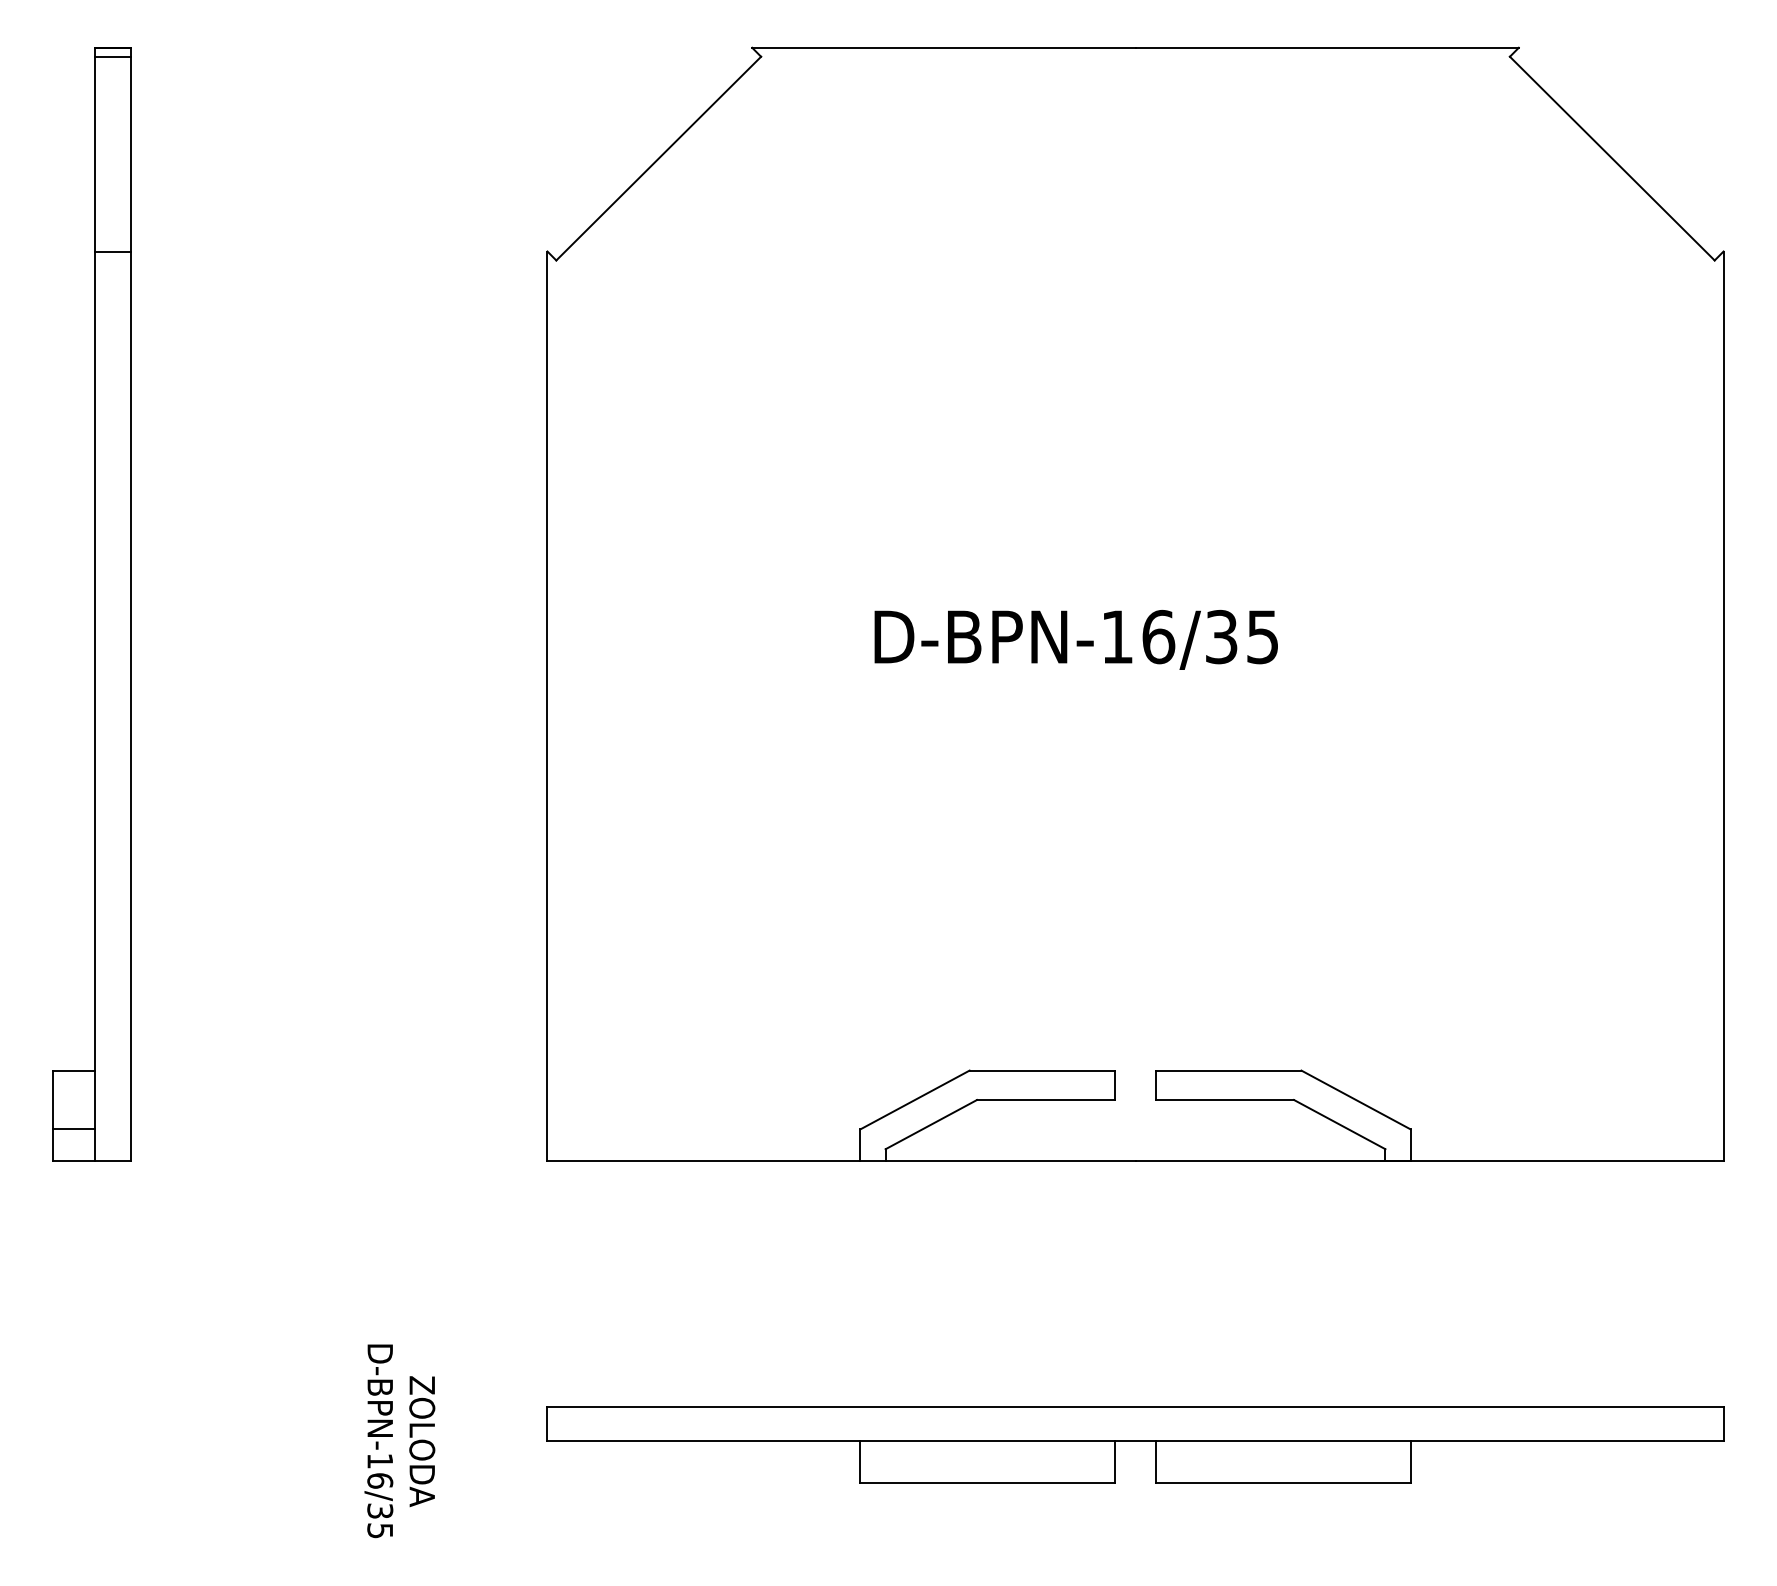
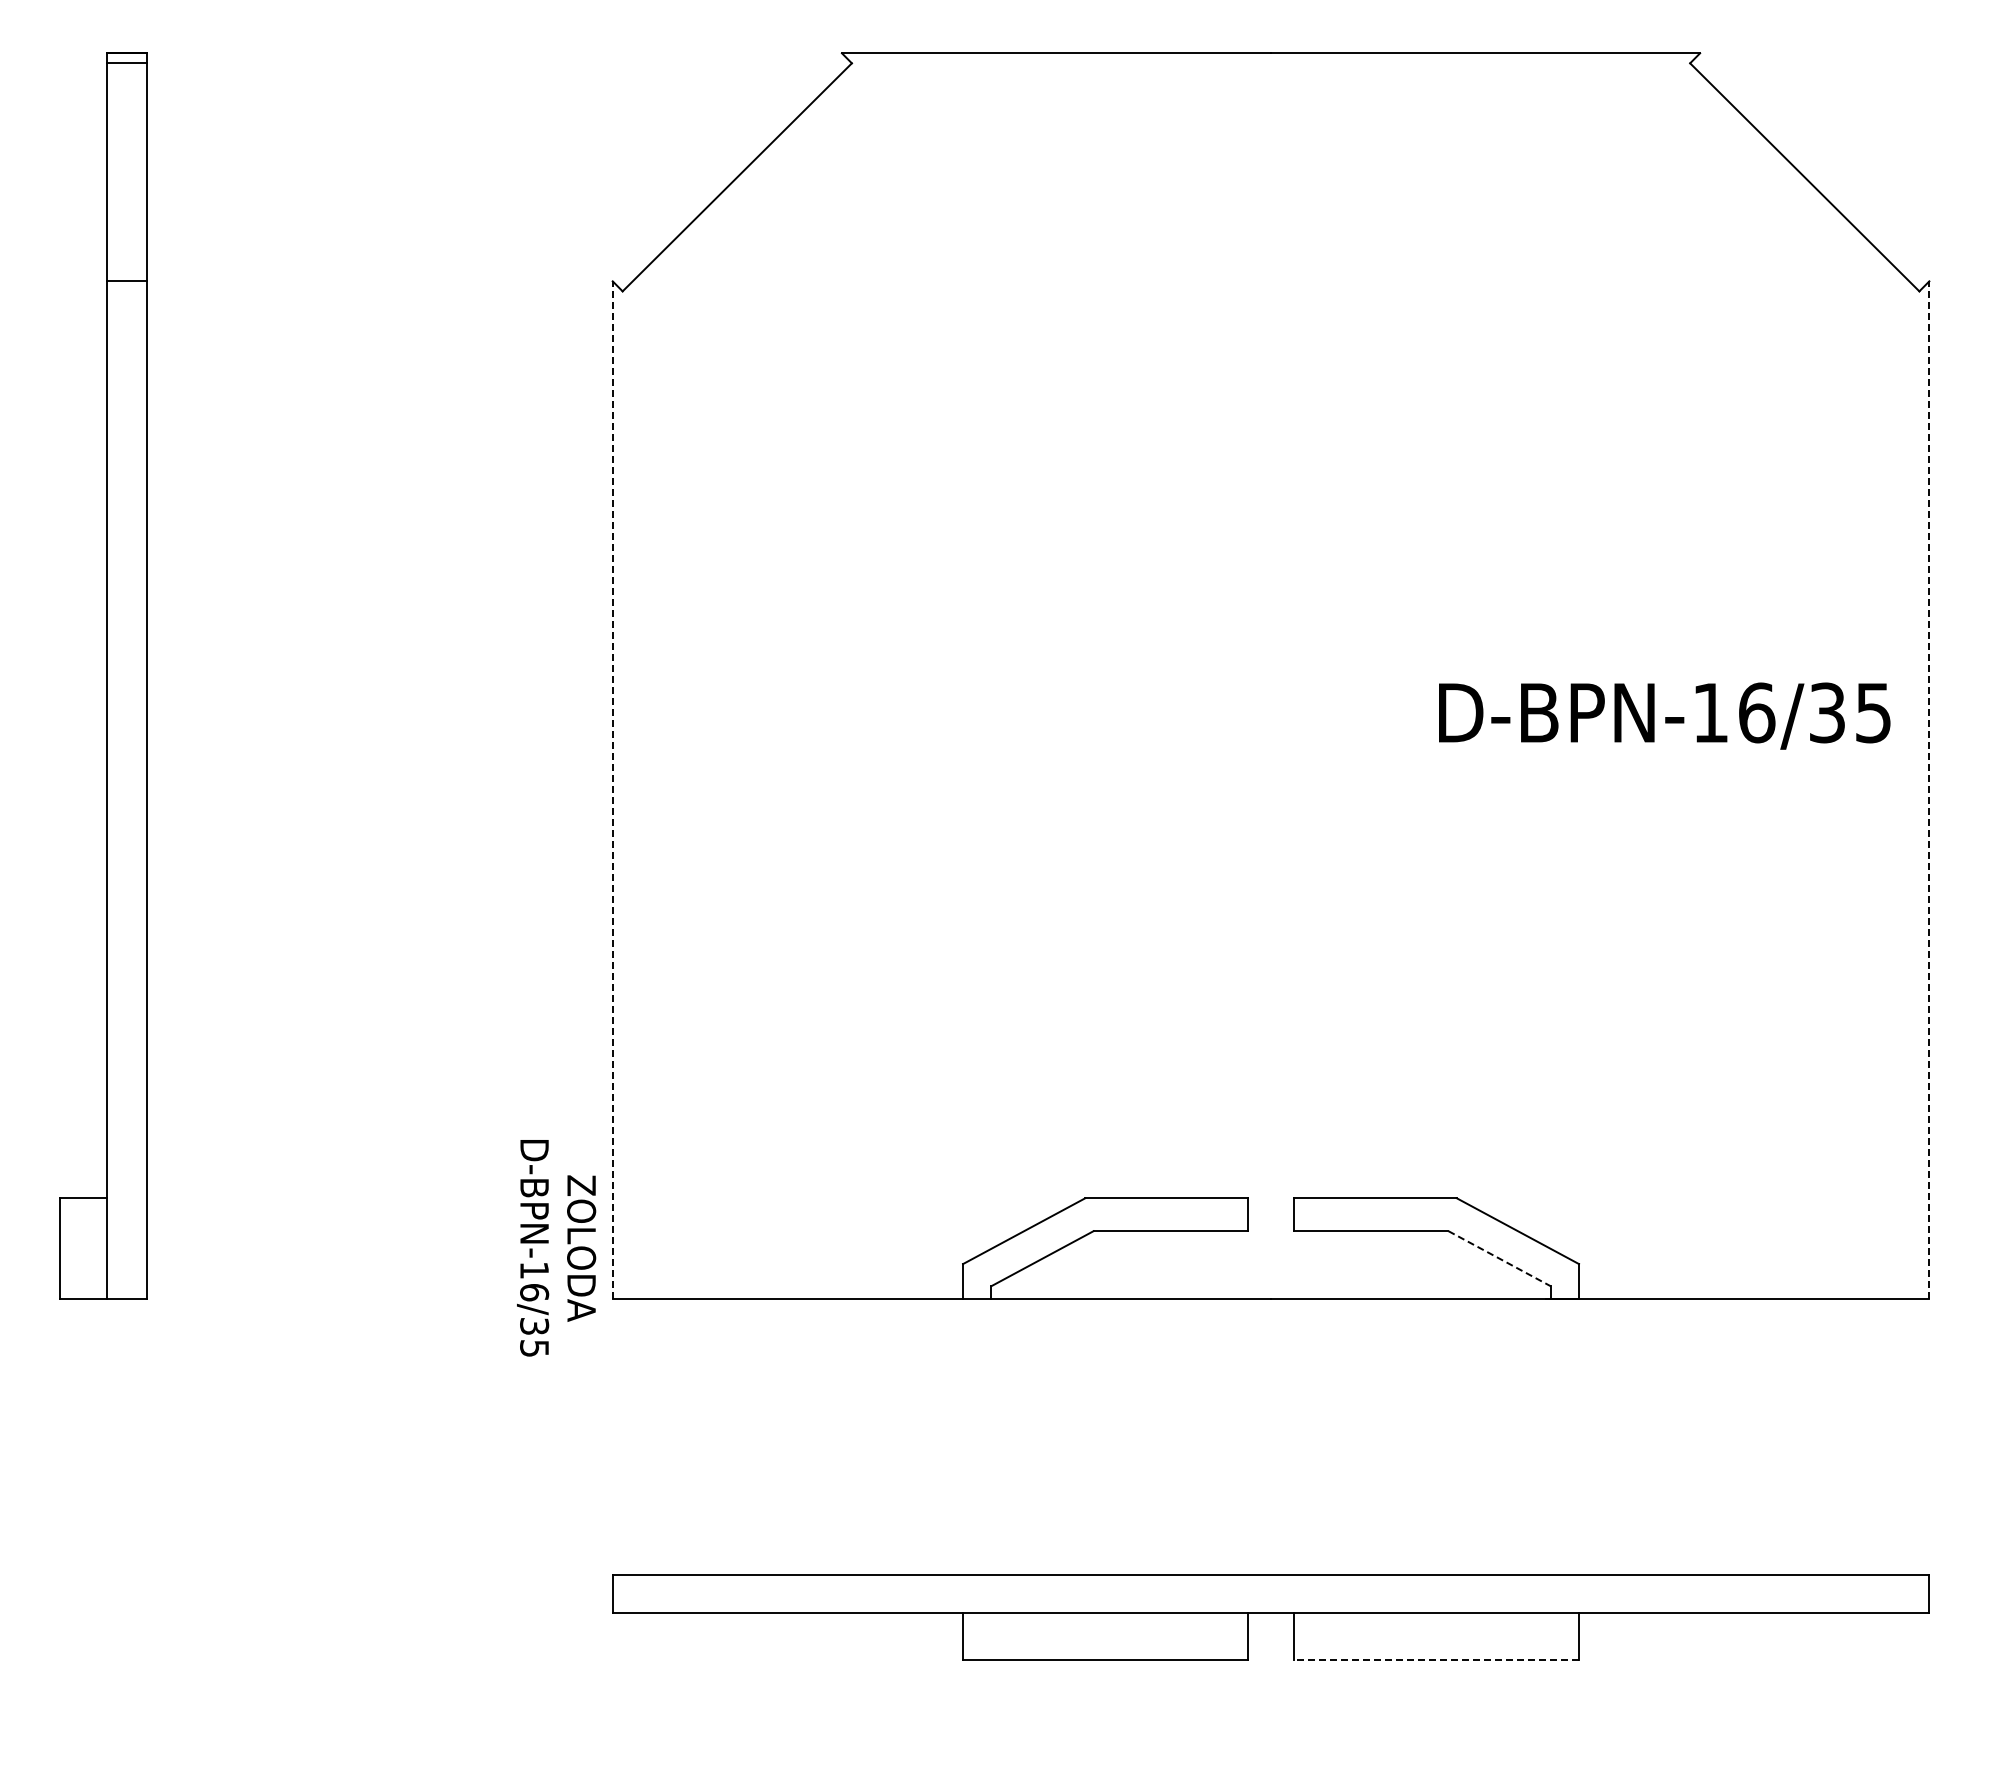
text: (1076, 639) -> (1664, 715), moved
line: (547, 705) -> (612, 789), solid -> dashed
line: (1723, 705) -> (1929, 789), solid -> dashed
line: (1340, 1124) -> (1500, 1258), solid -> dashed
line: (73, 1129) -> (82, 1264), removed
text: (399, 1441) -> (556, 1248), moved
line: (1283, 1482) -> (1436, 1659), solid -> dashed

